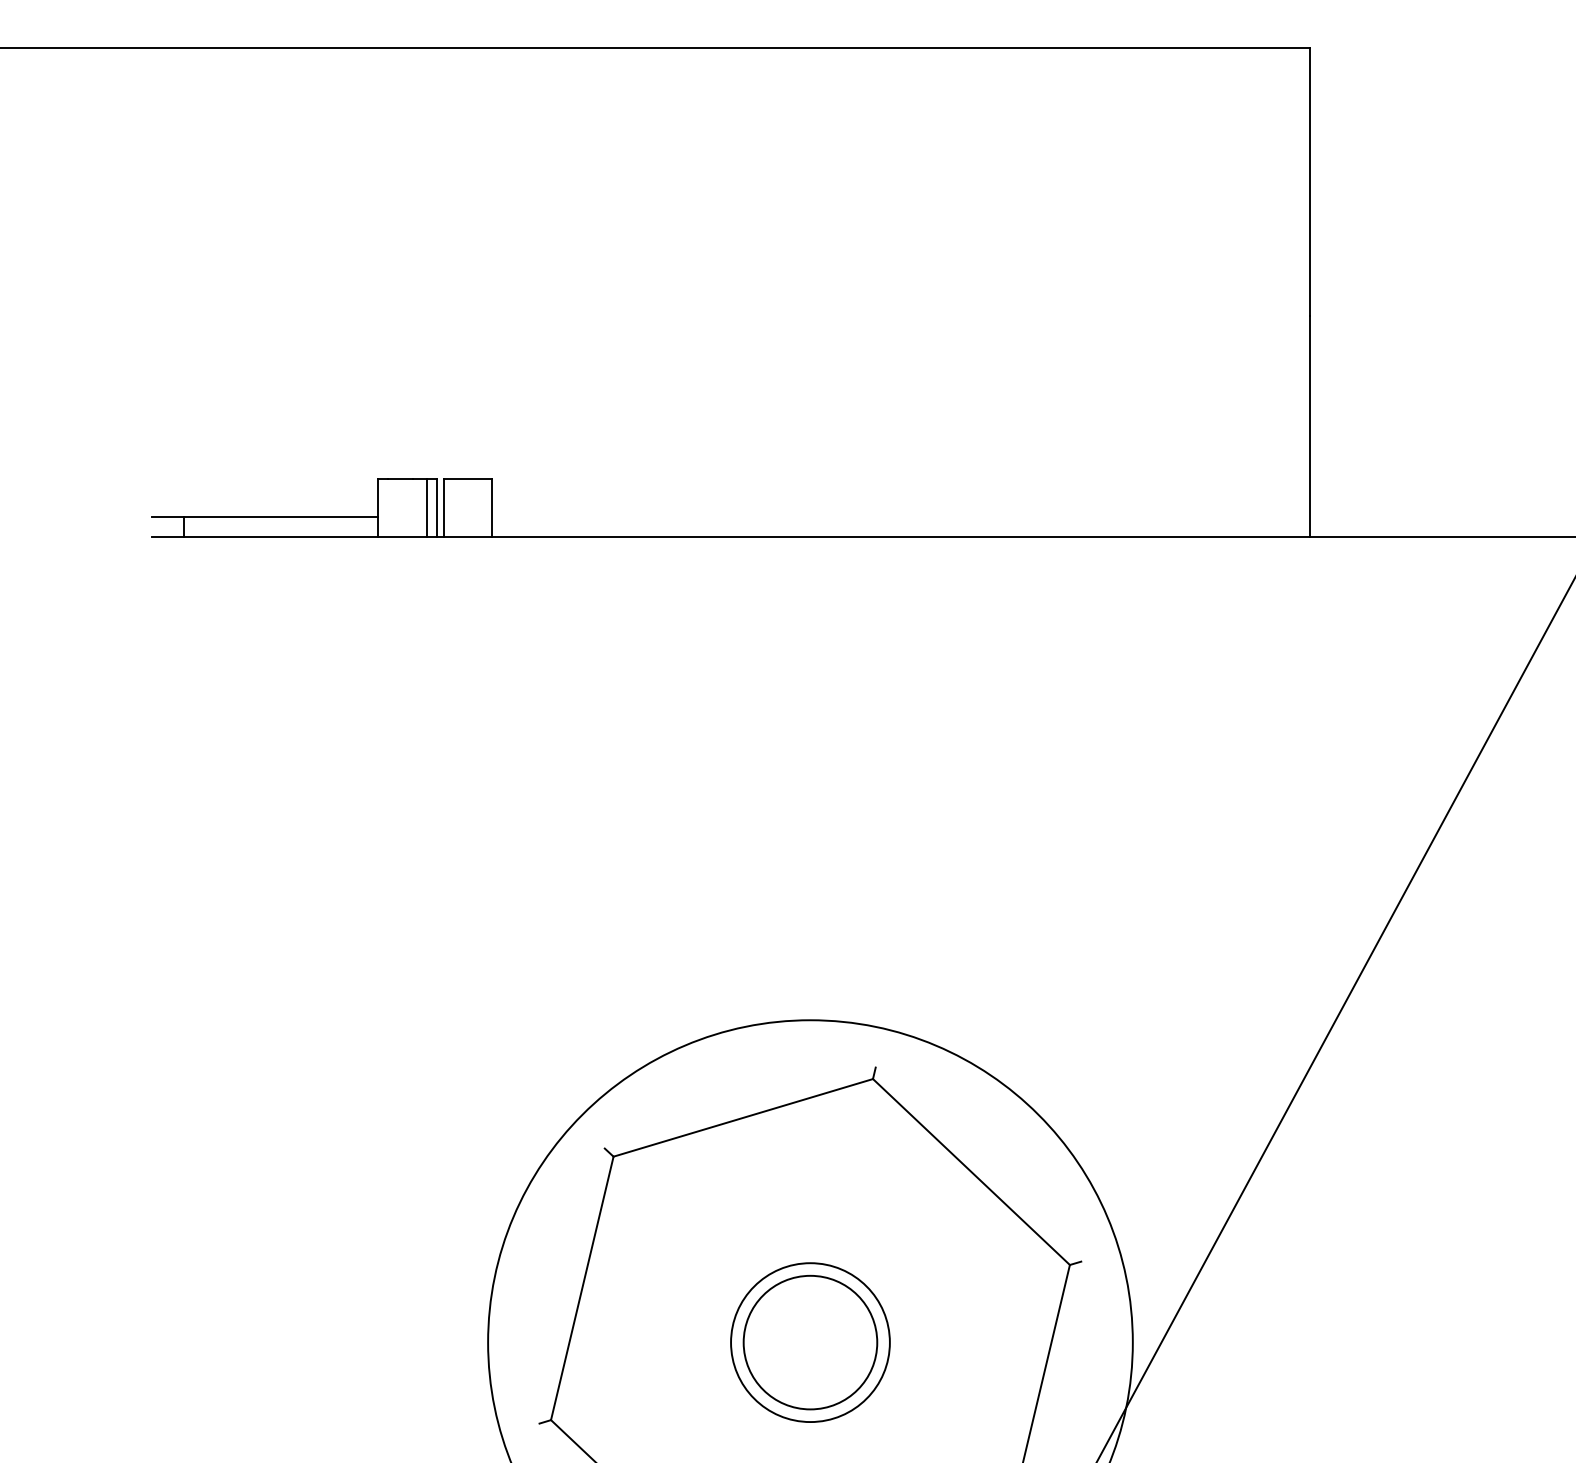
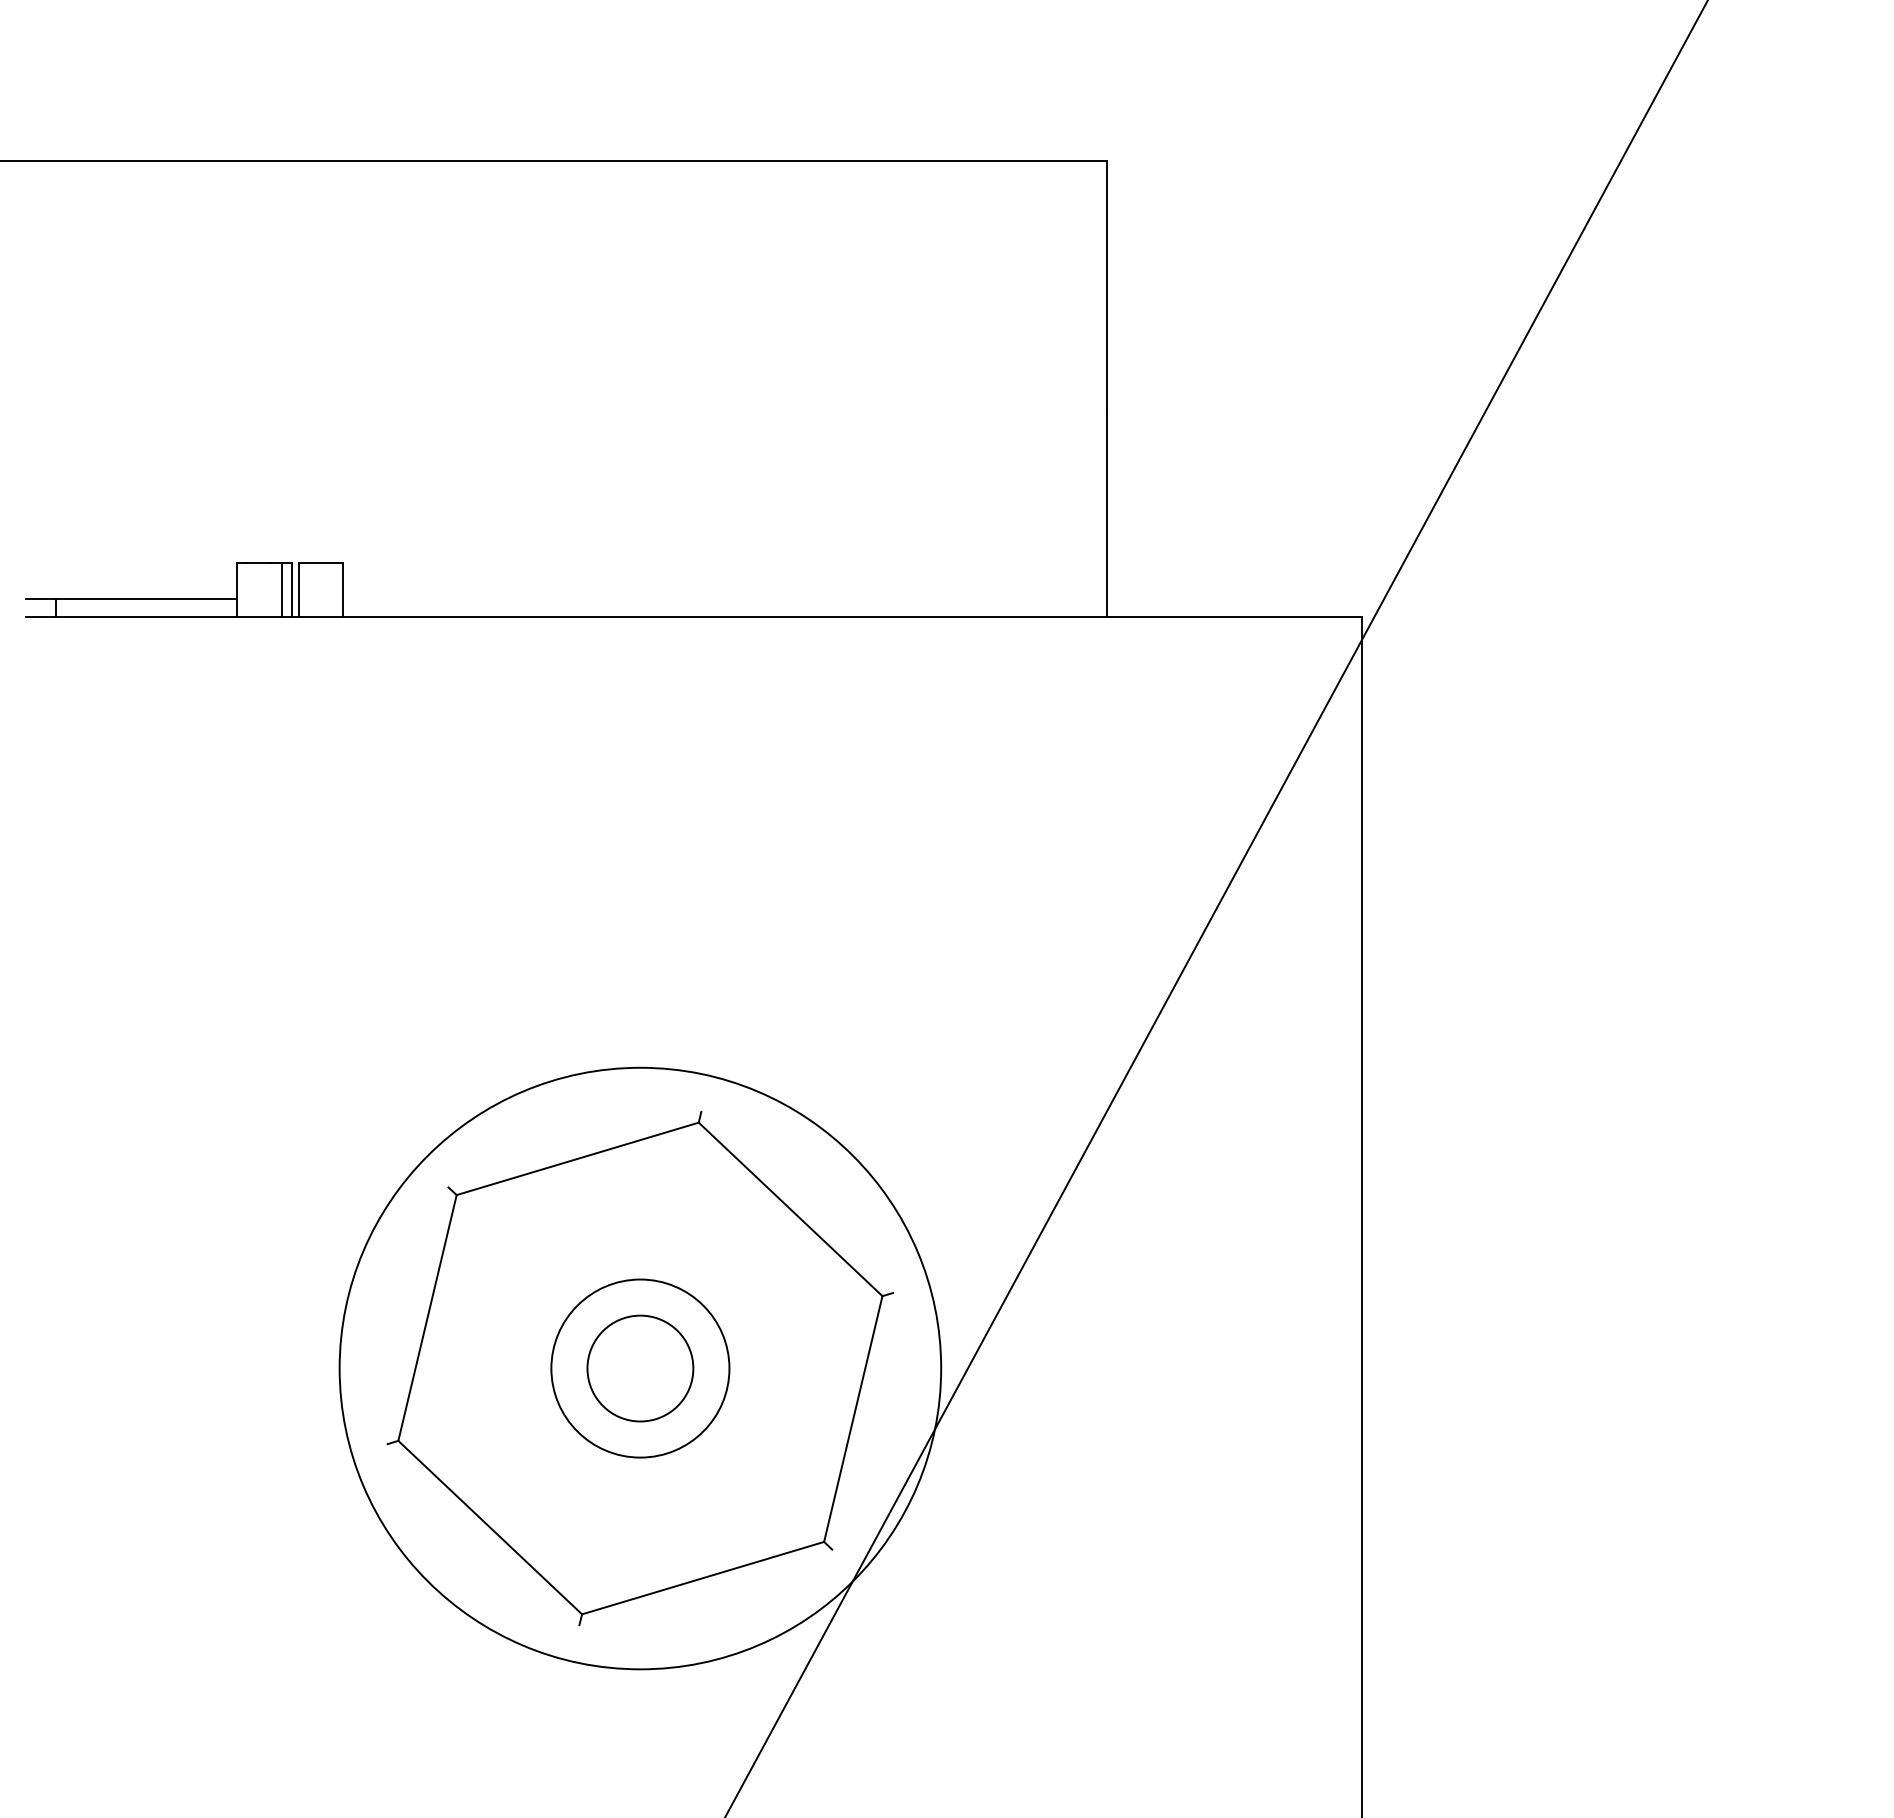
circle: (810, 1342) -> (640, 1368), size x0.71
circle: (810, 1342) -> (640, 1368), size x1.43

